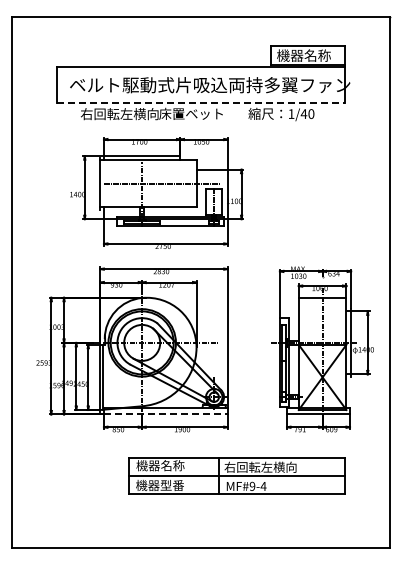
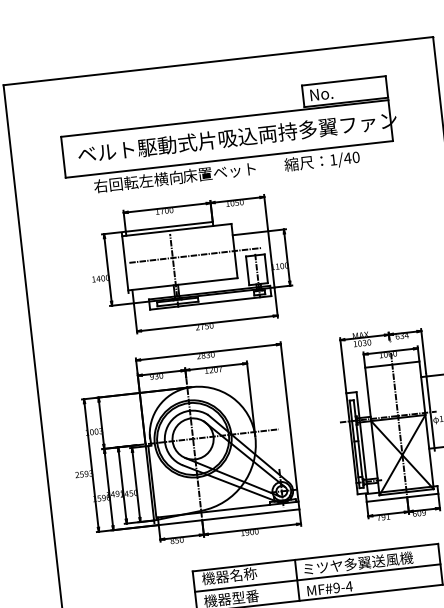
text: (303, 55) -> (339, 91), 機器名称 -> No.
line: (201, 103) -> (229, 159), dashed -> solid
line: (165, 414) -> (228, 517), dashed -> solid
text: (272, 466) -> (356, 562), 右回転左横向 -> ミツヤ多翼送風機

